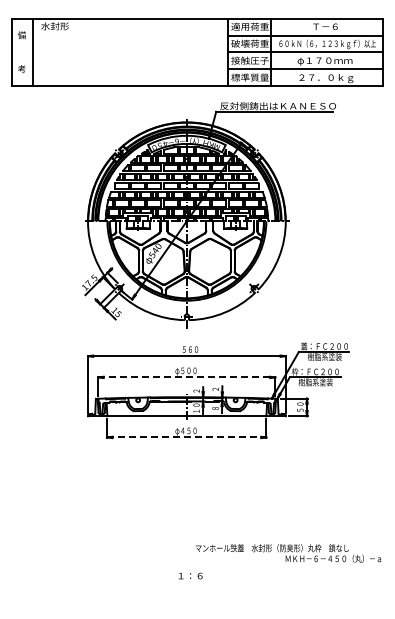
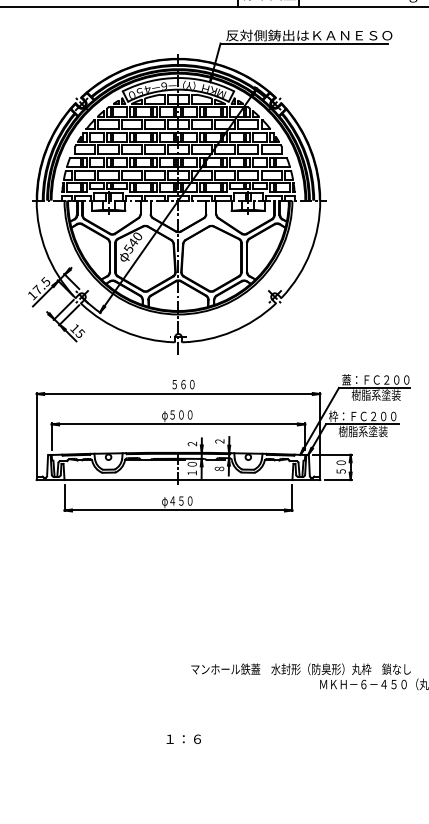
line: (187, 377) -> (179, 424), dashed -> solid
line: (187, 437) -> (179, 510), dashed -> solid
text: (190, 575) -> (183, 738), moved

